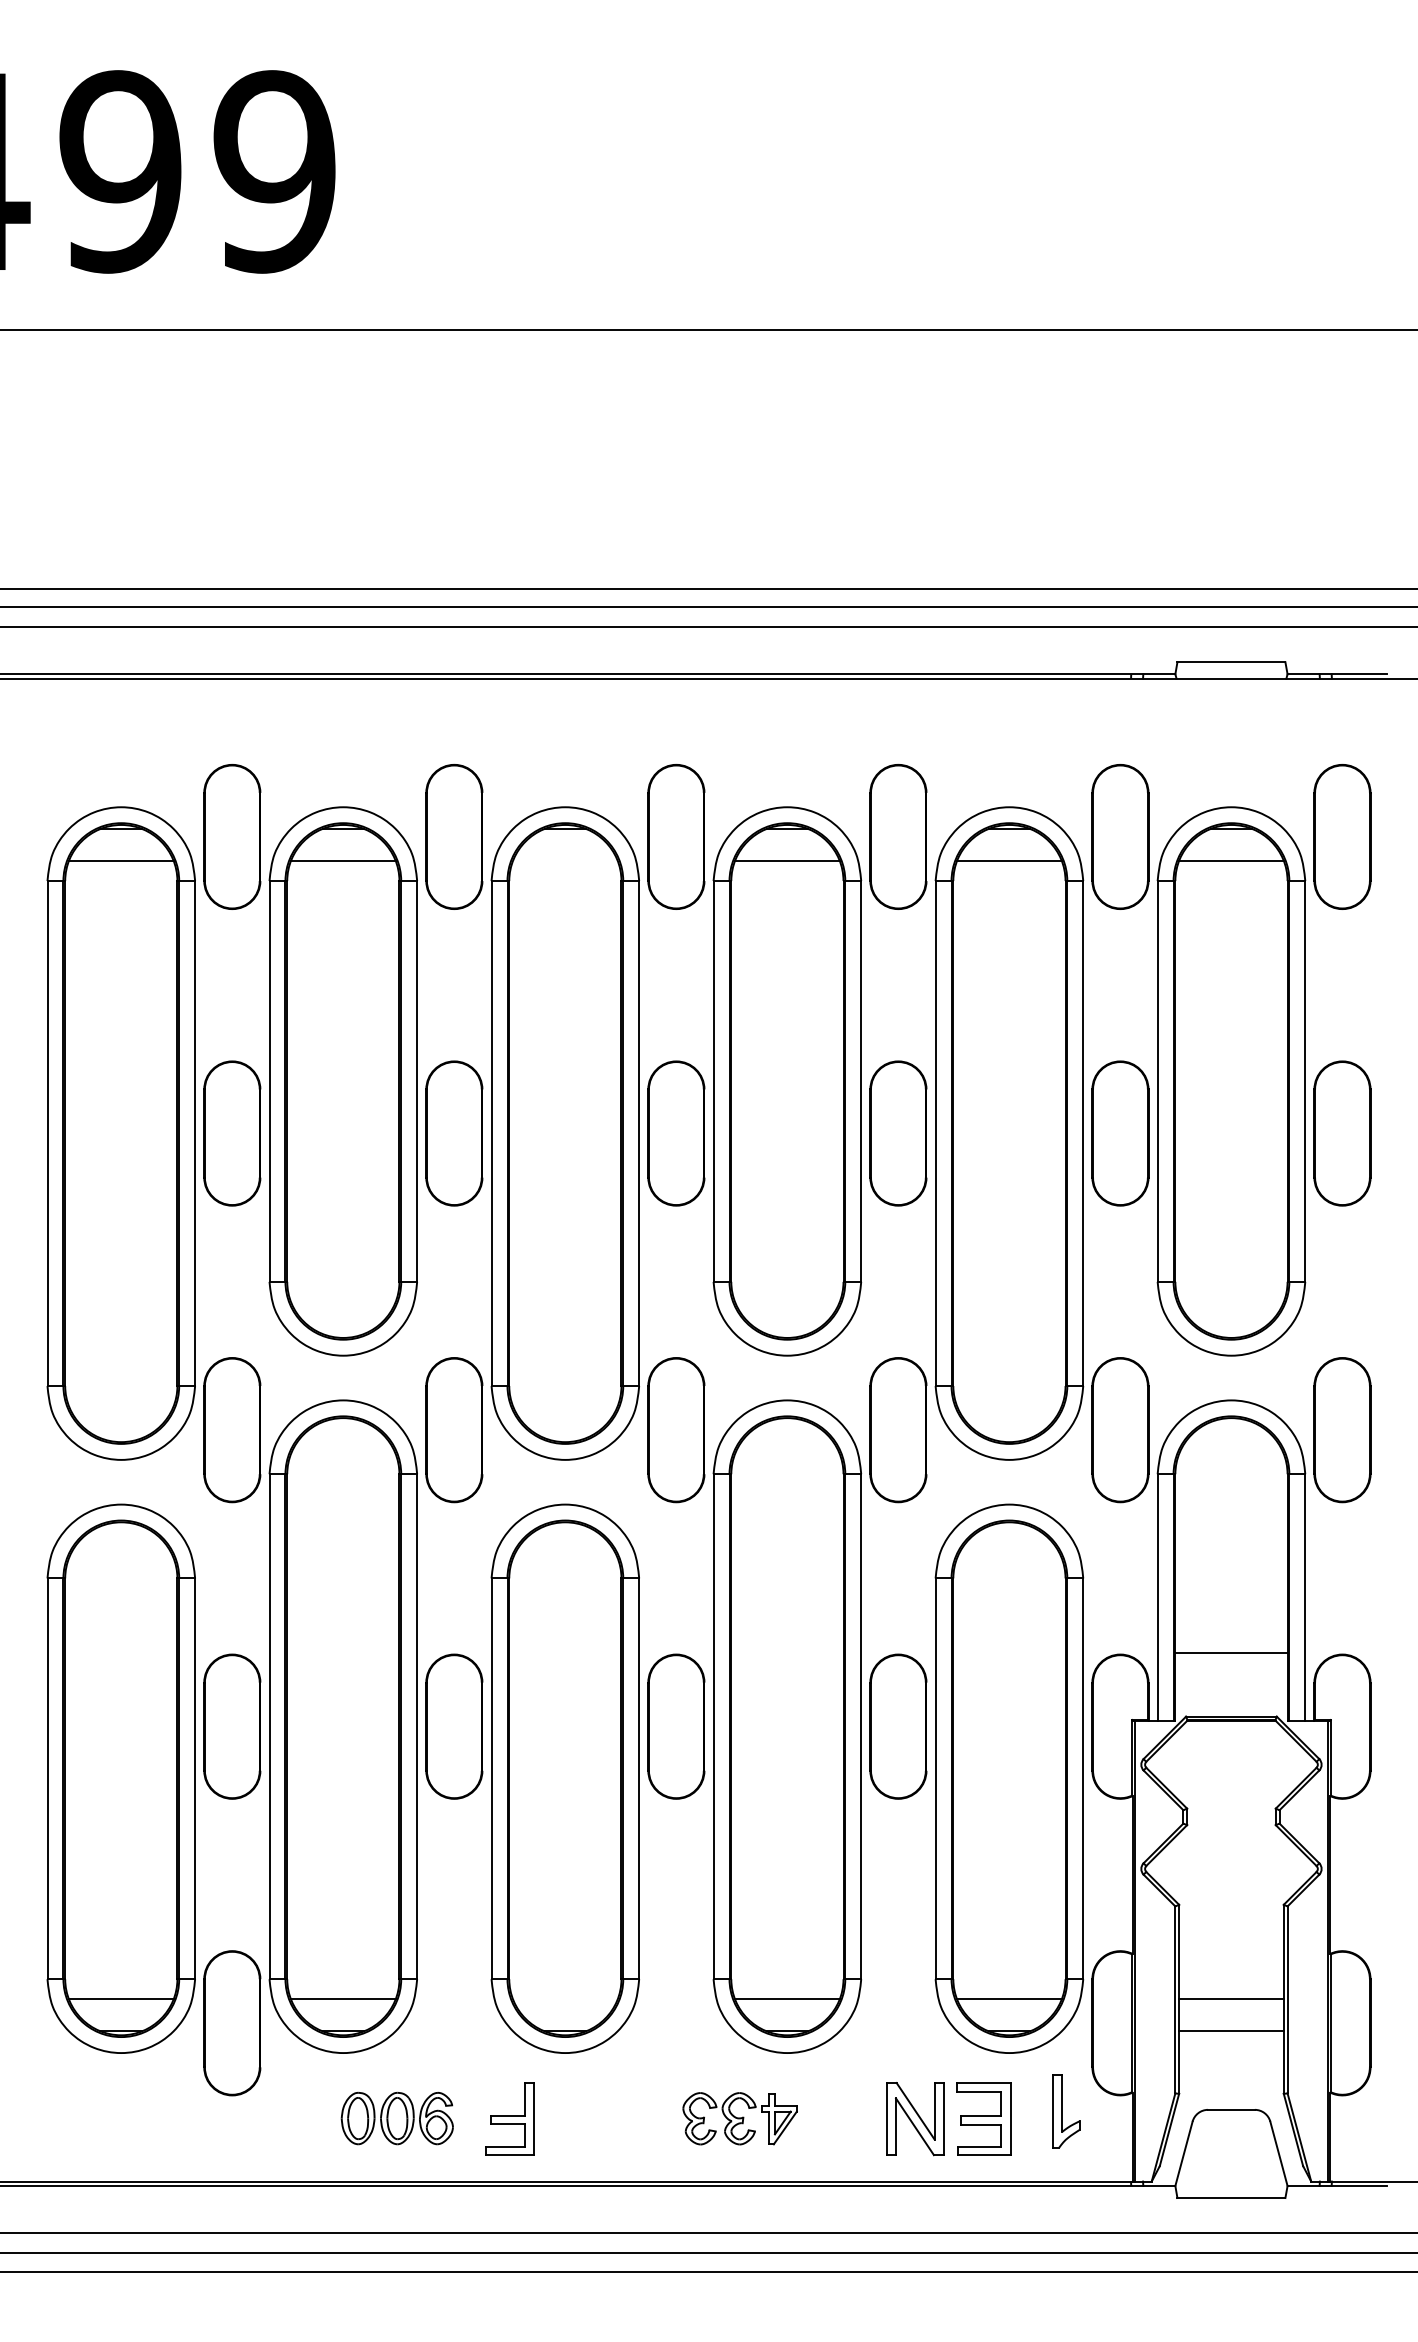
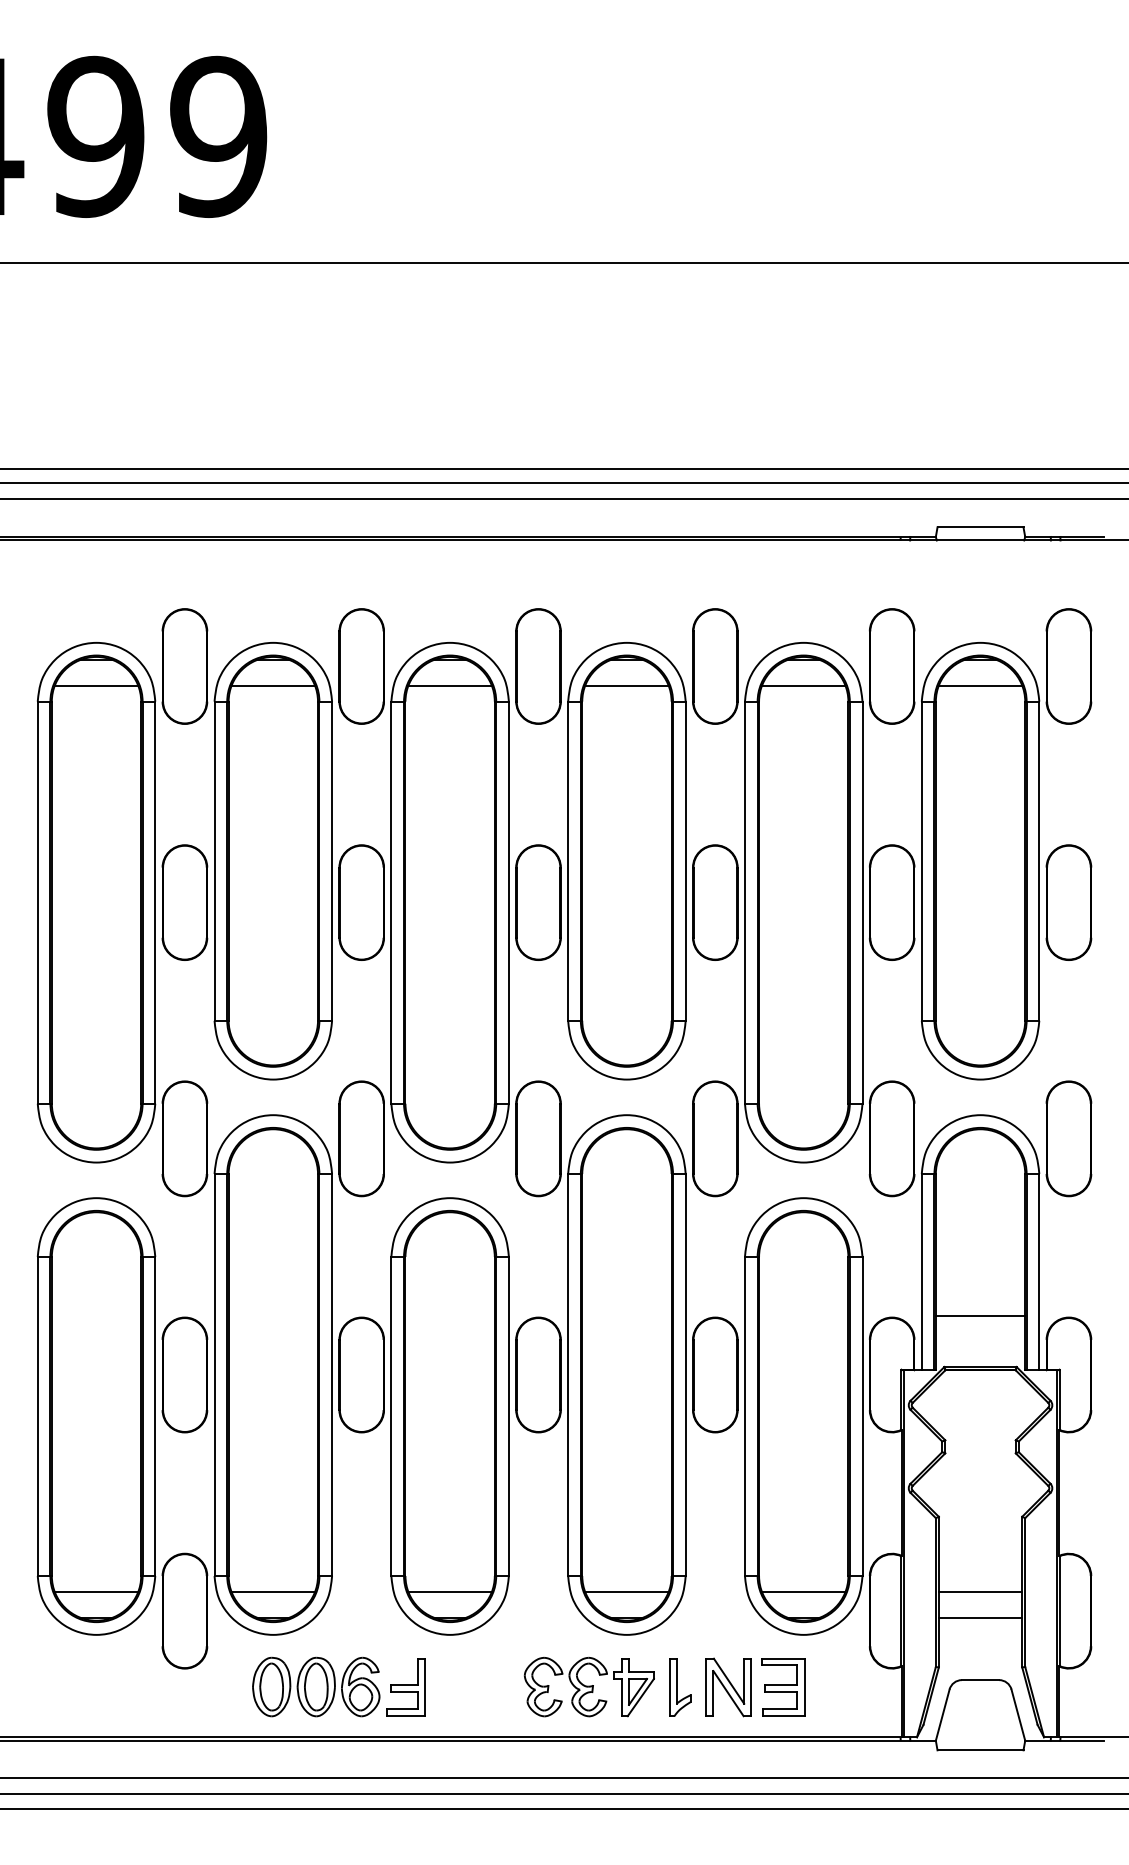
line: (564, 860) -> (449, 685), added
line: (564, 1999) -> (449, 1592), added
part: (1066, 2111) -> (680, 1687), moved
part: (397, 2117) -> (316, 1686), size x1.43
part: (739, 2119) -> (588, 1687), size x1.43

